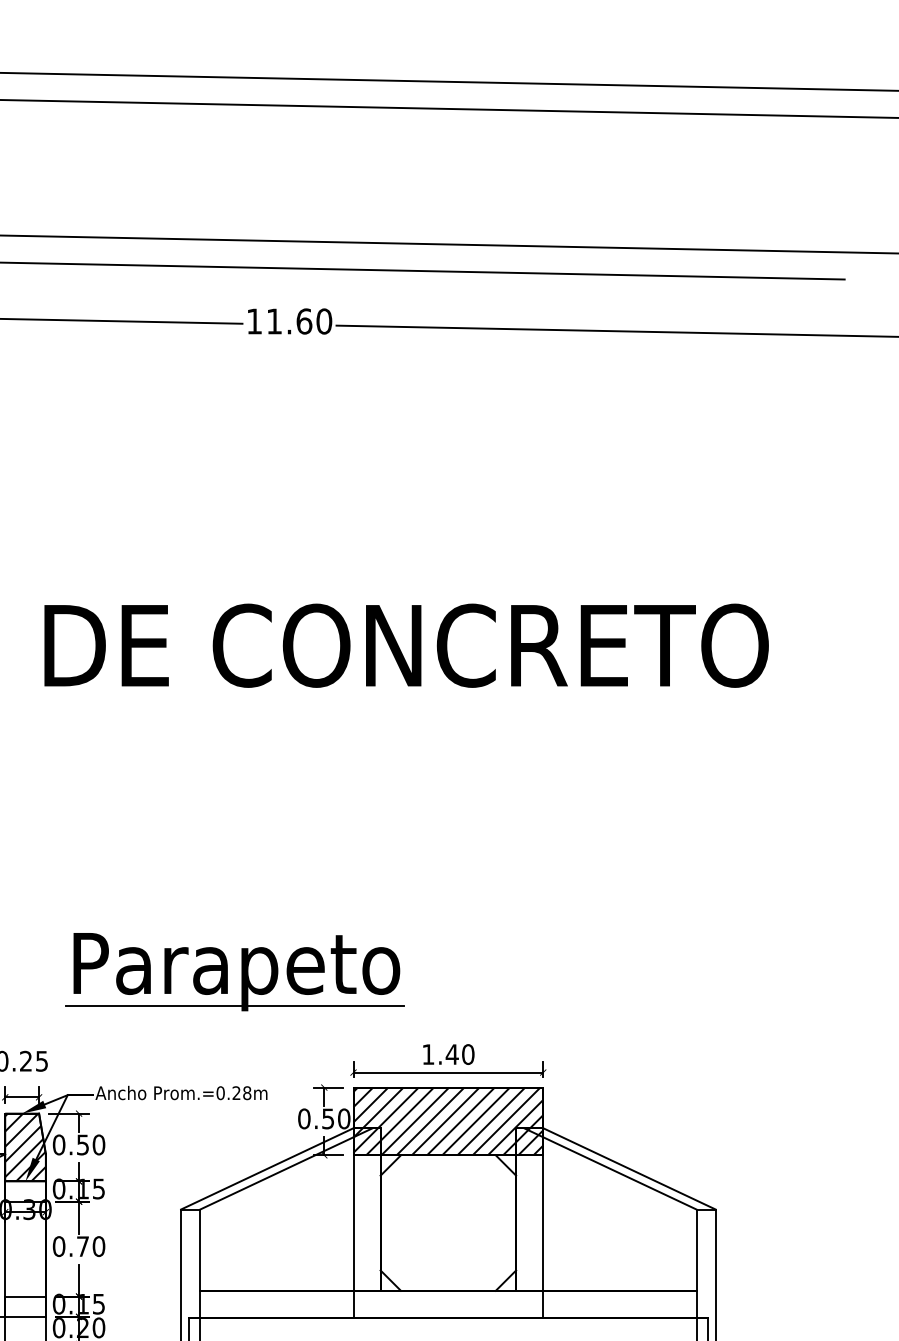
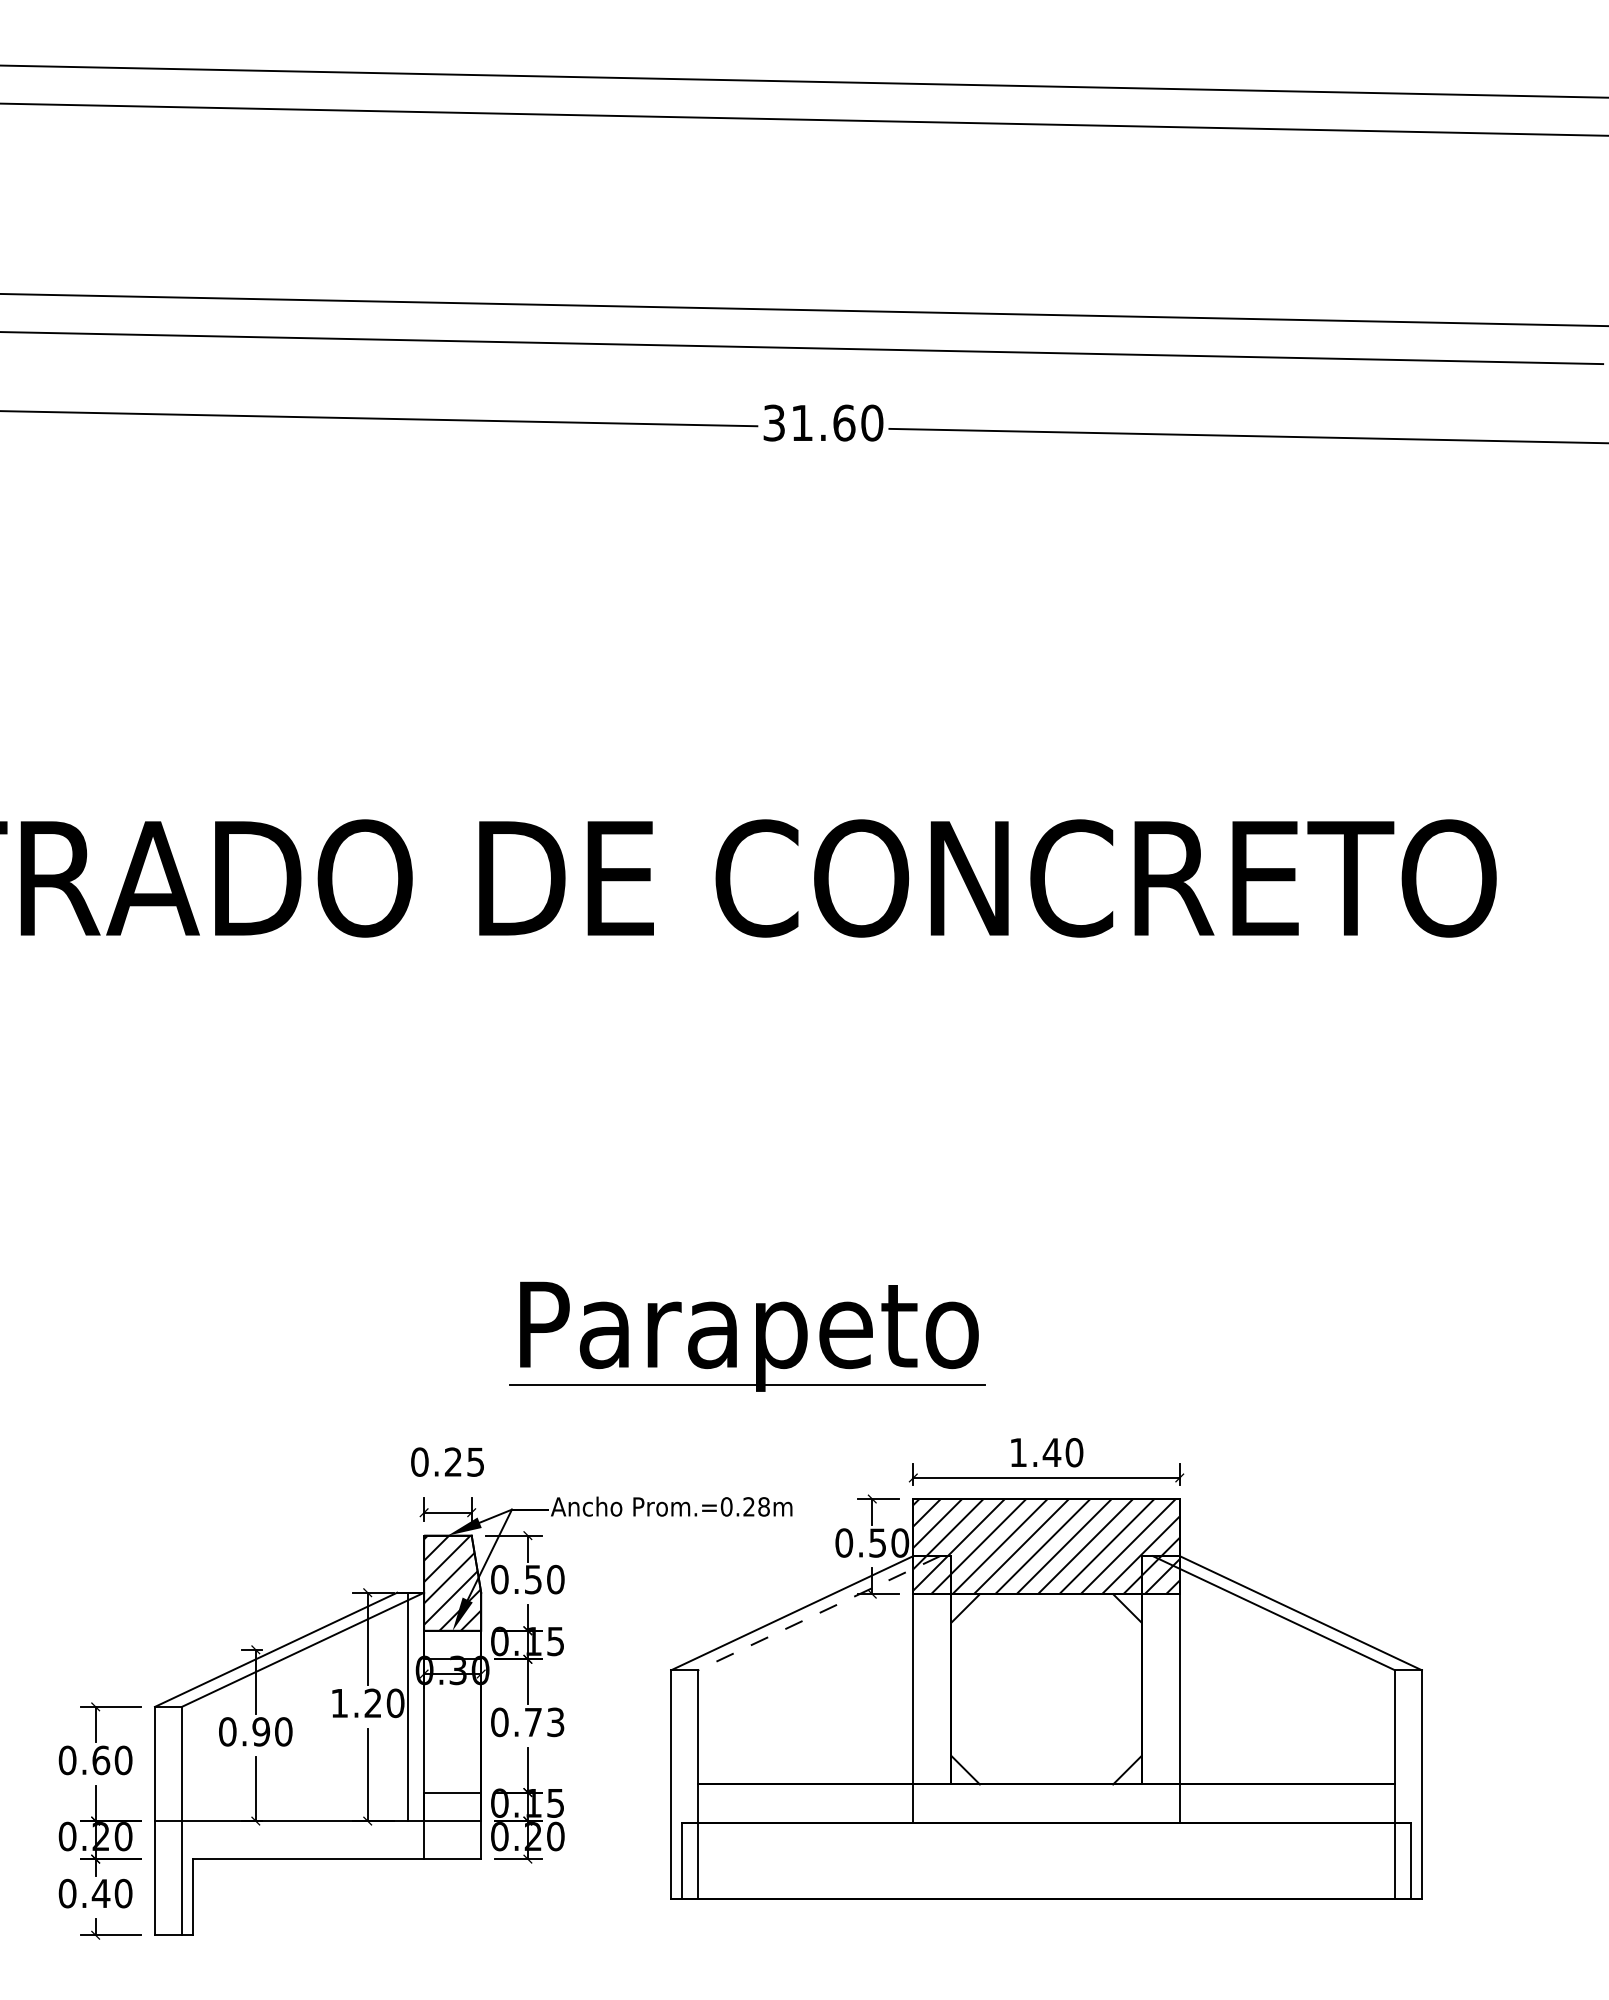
text: (253, 321) -> (773, 422), 11.60 -> 31.60
line: (286, 1169) -> (819, 1613), solid -> dashed
text: (98, 1246) -> (555, 1722), 0.70 -> 0.73

